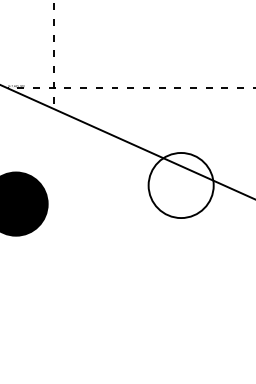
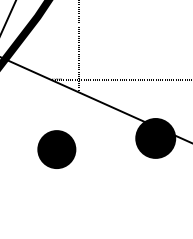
fill: (180, 183) -> (155, 137), added

